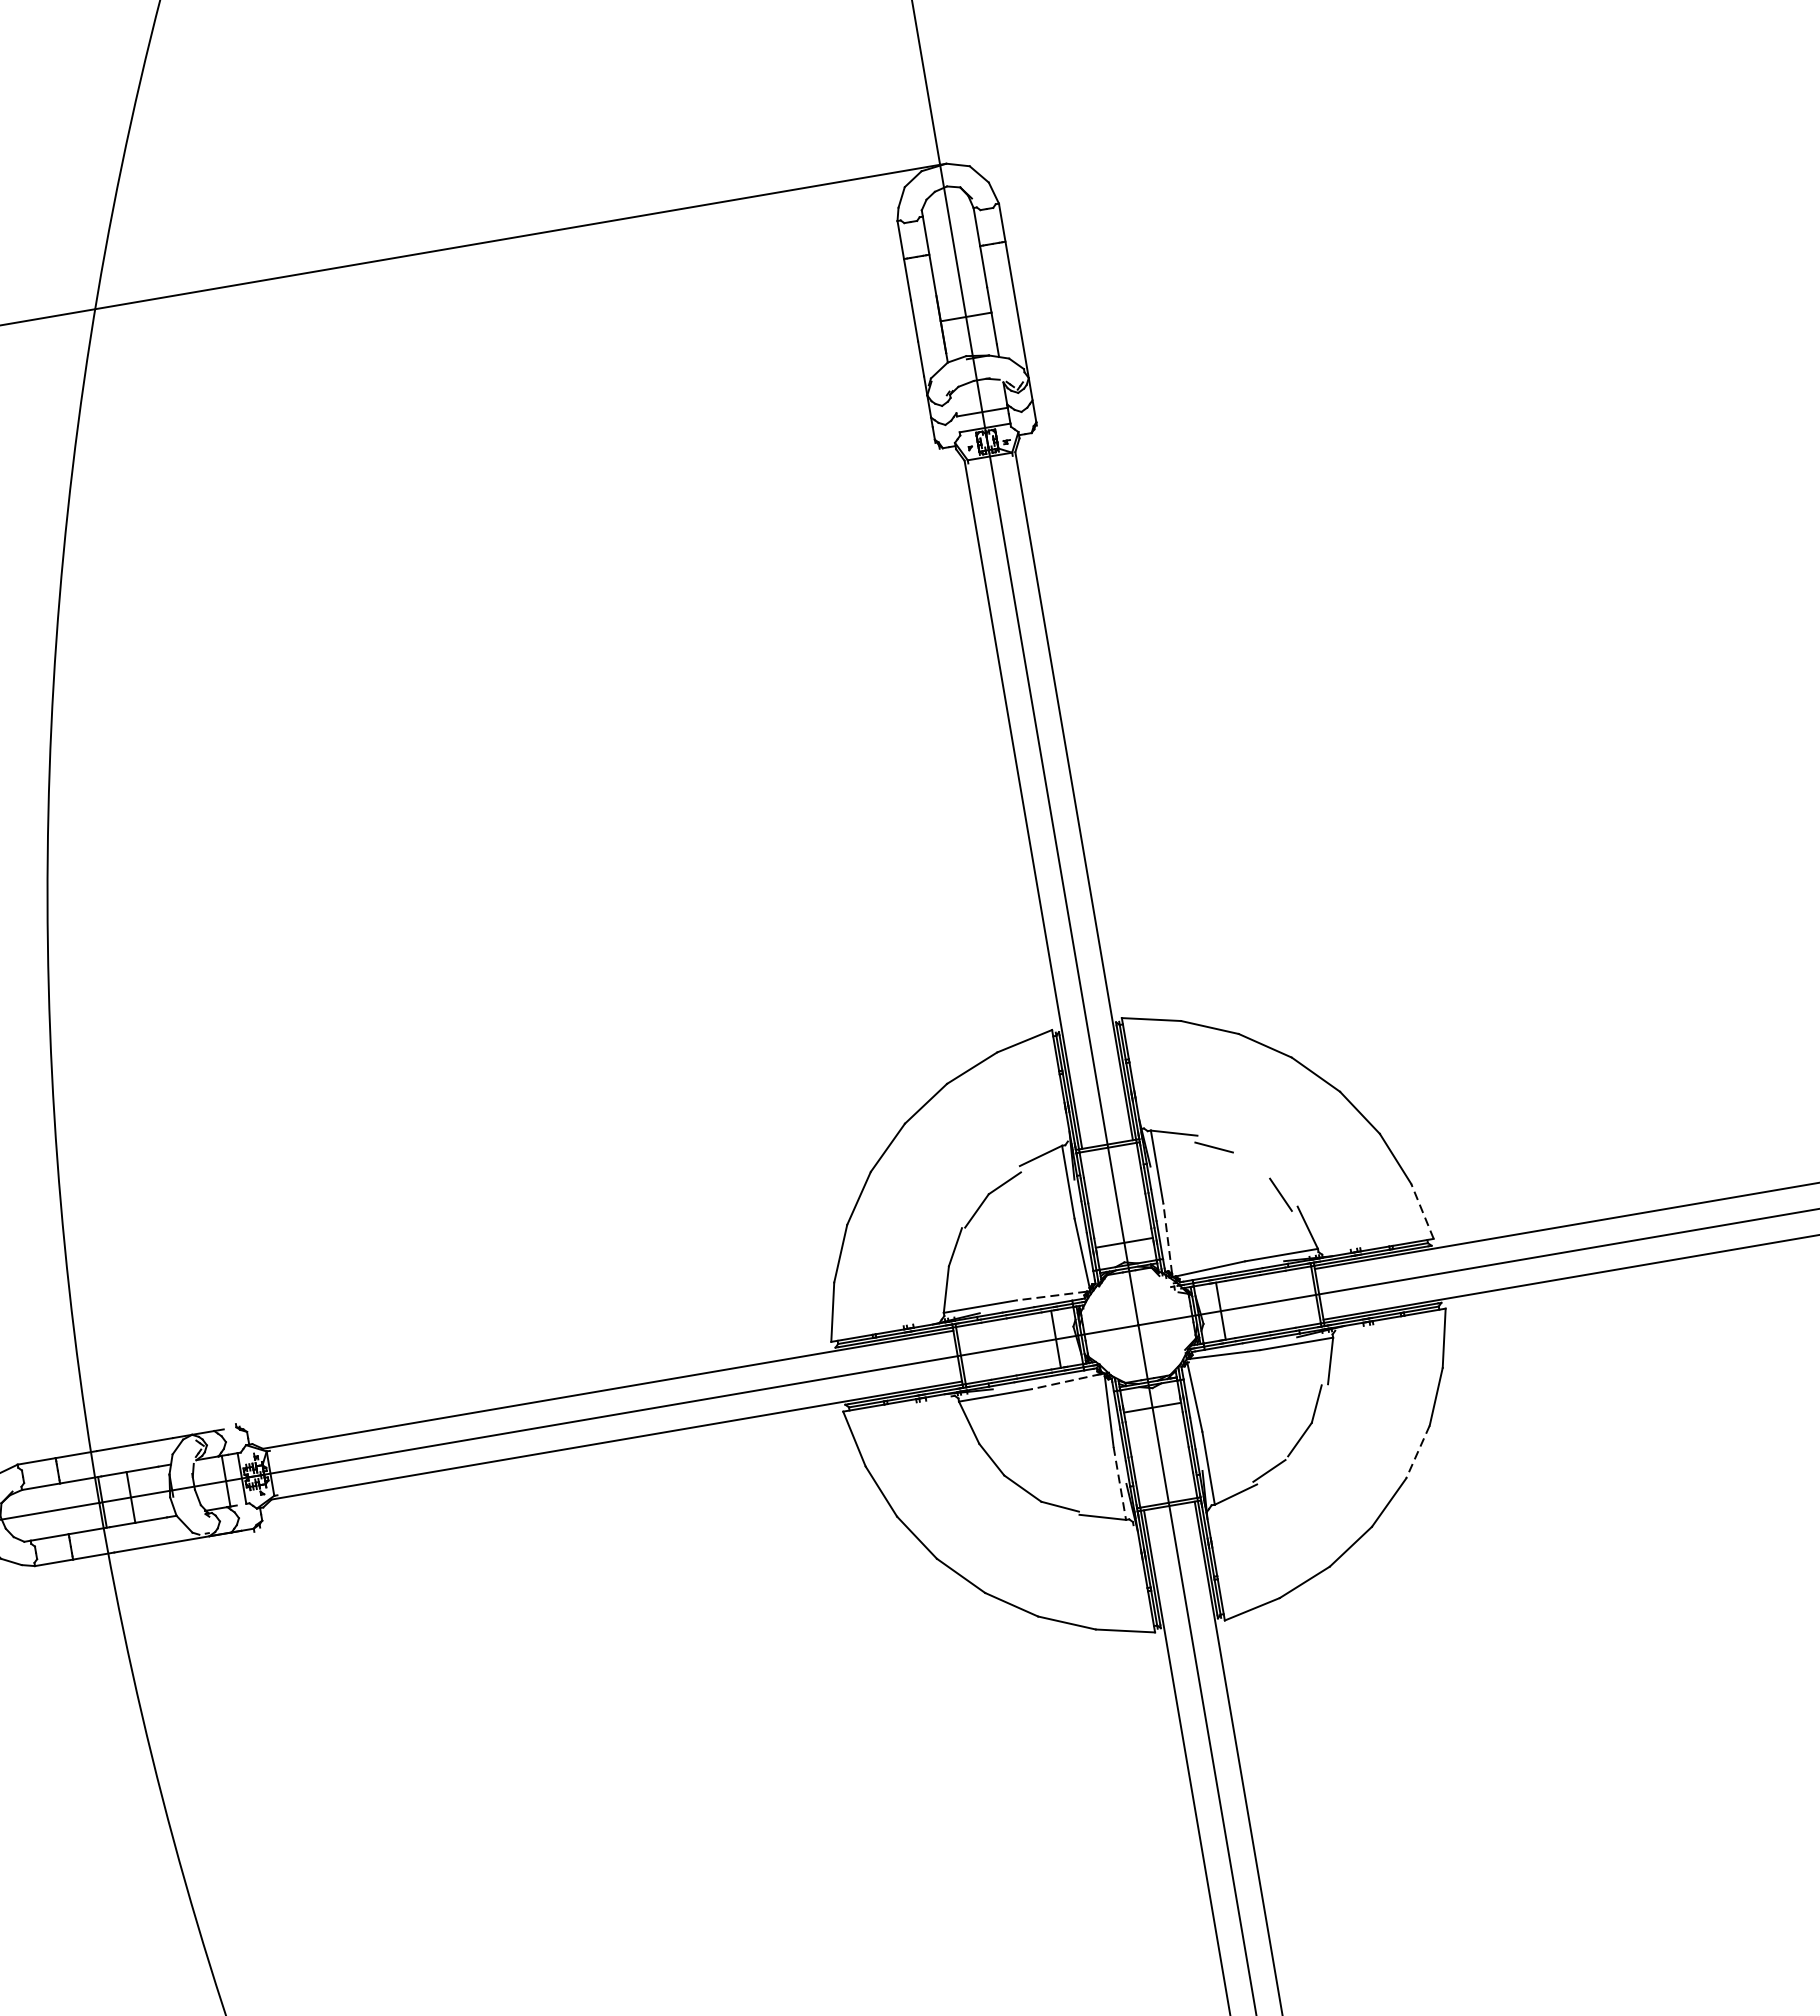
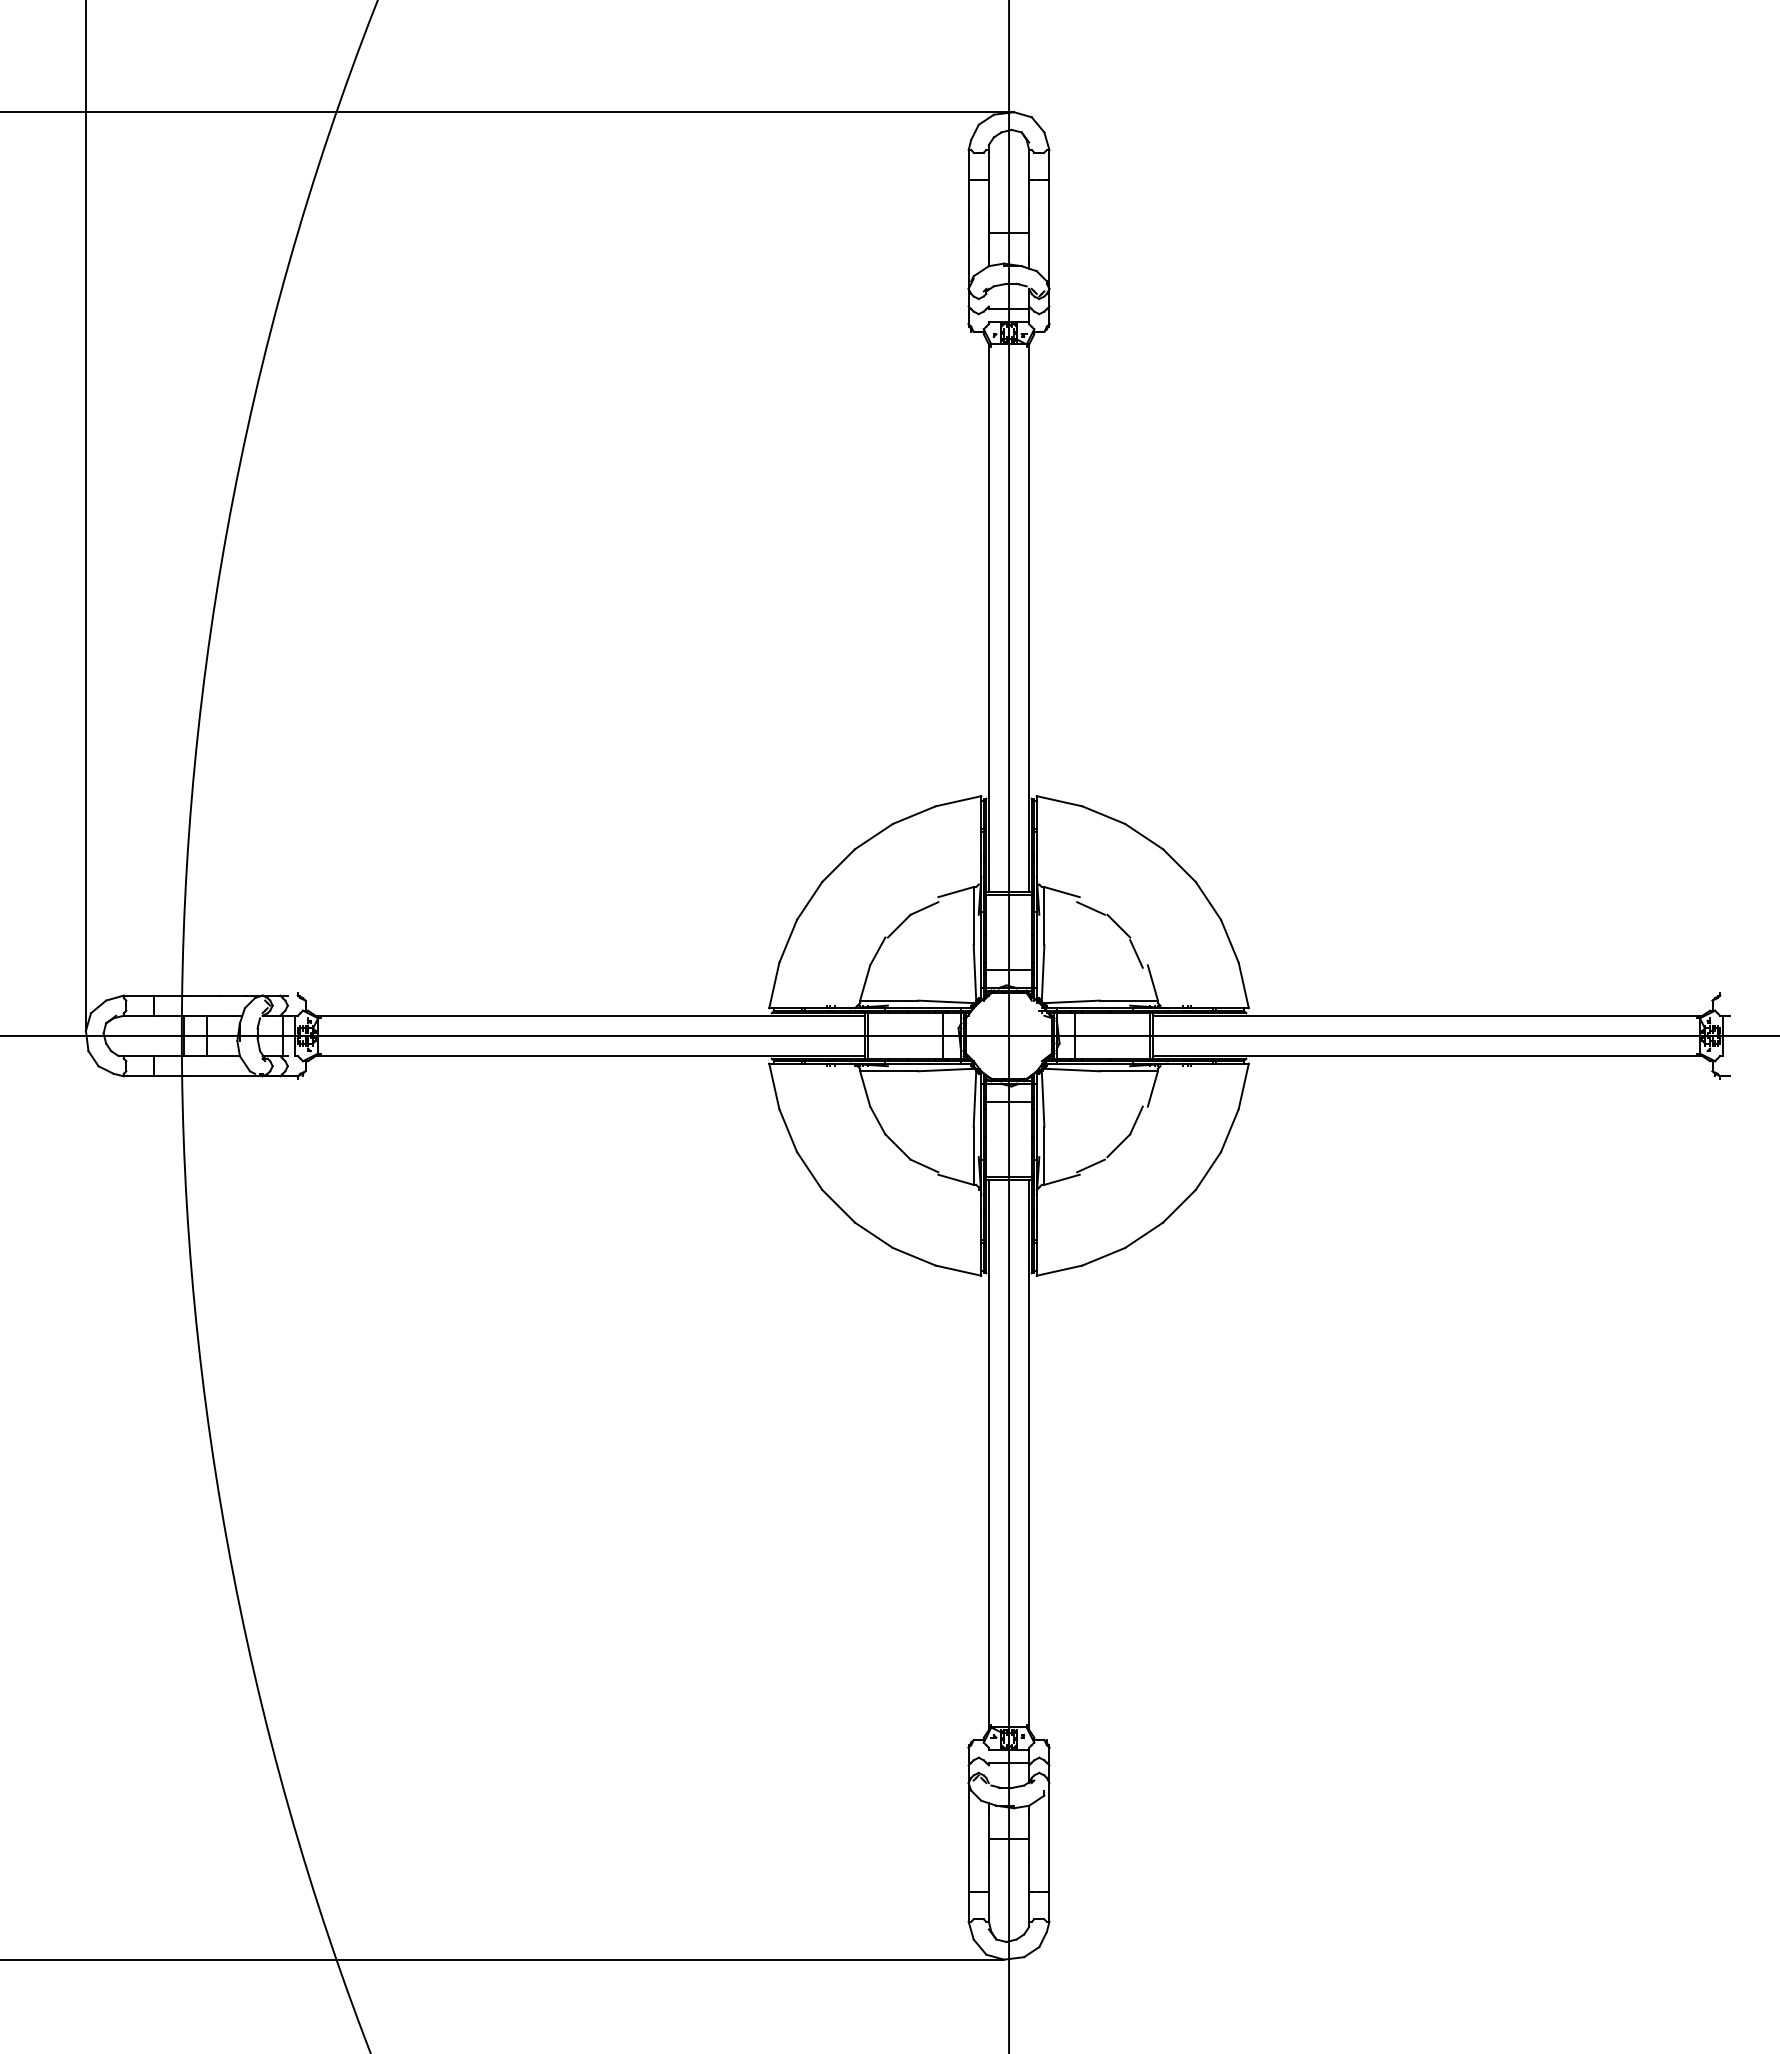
line: (1252, 1162) -> (1118, 925), added
line: (1422, 1211) -> (1243, 985), dashed -> solid
line: (1168, 1238) -> (1043, 972), dashed -> solid
line: (1051, 1295) -> (945, 1001), dashed -> solid
line: (1066, 1382) -> (945, 1070), dashed -> solid
line: (1417, 1451) -> (1208, 1170), dashed -> solid
line: (1119, 1484) -> (973, 1156), dashed -> solid

